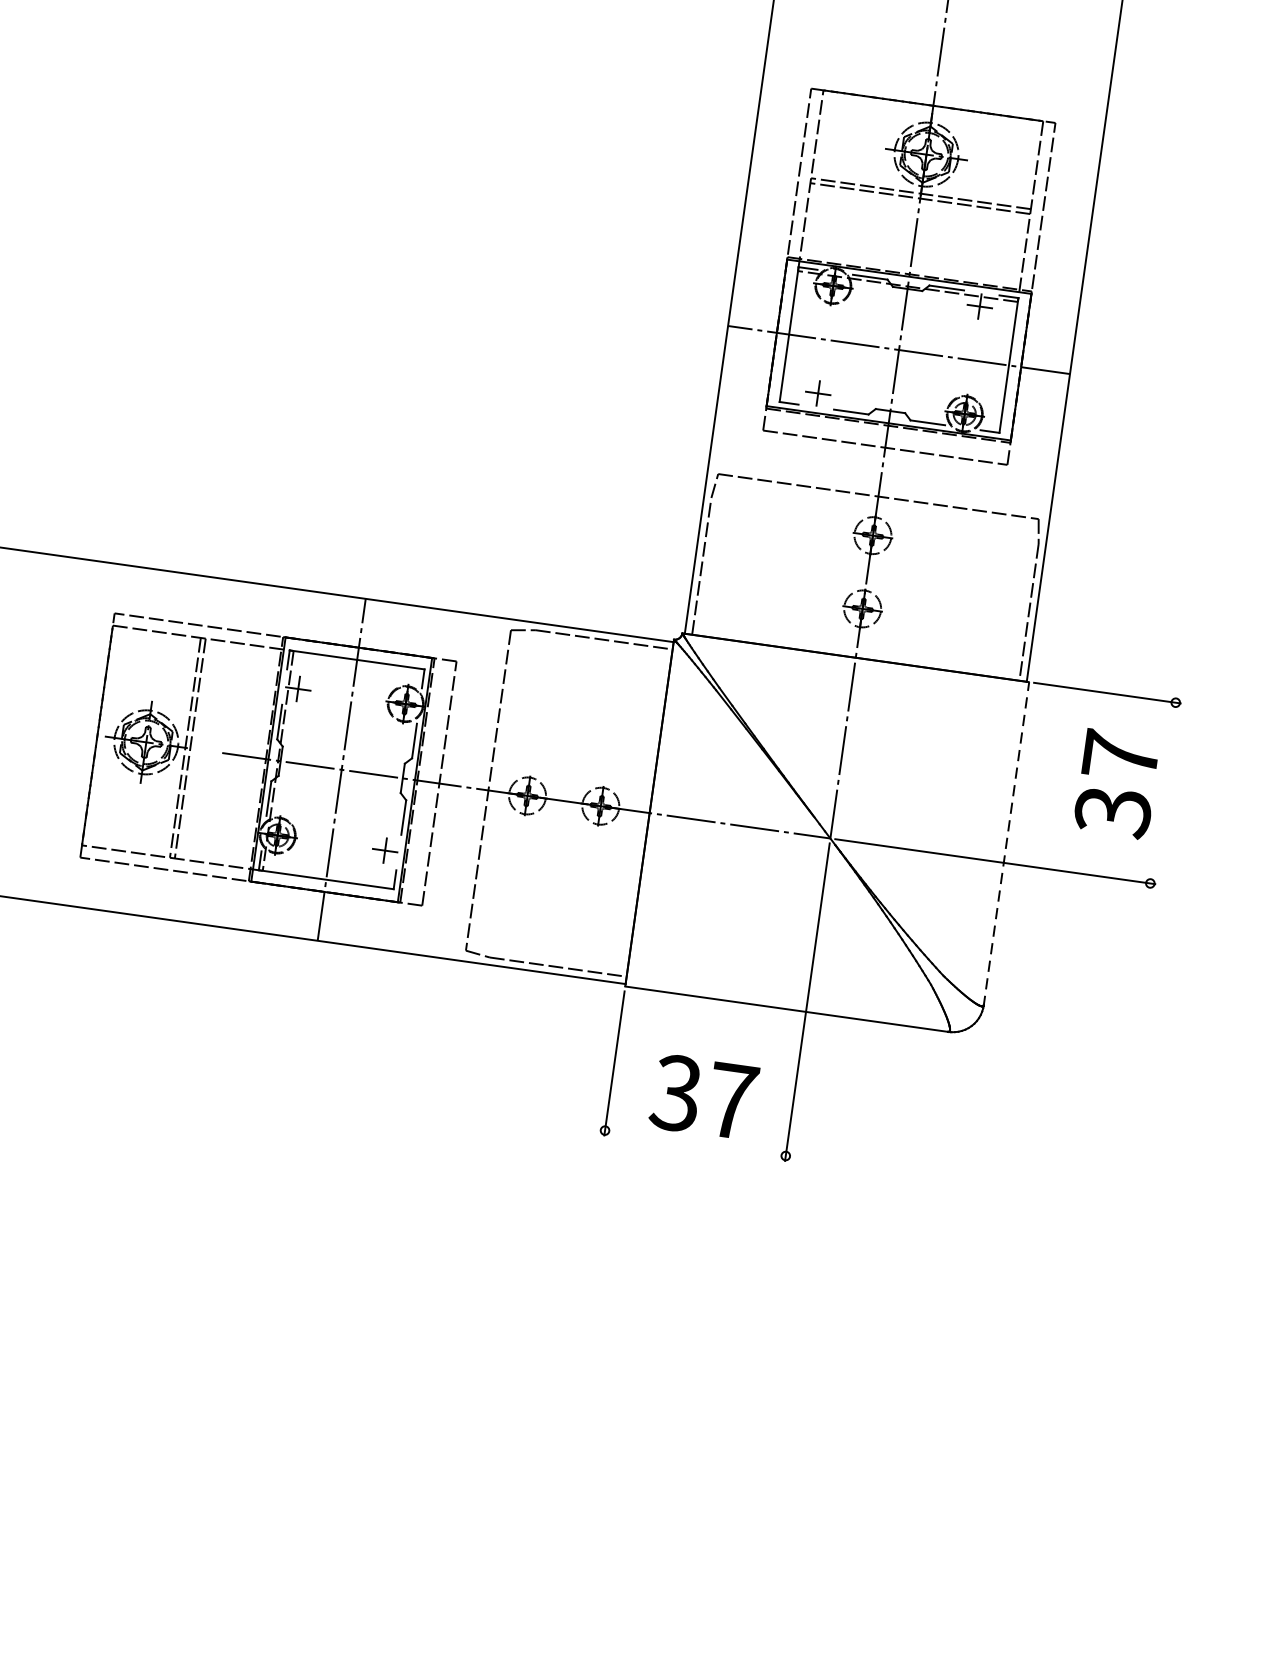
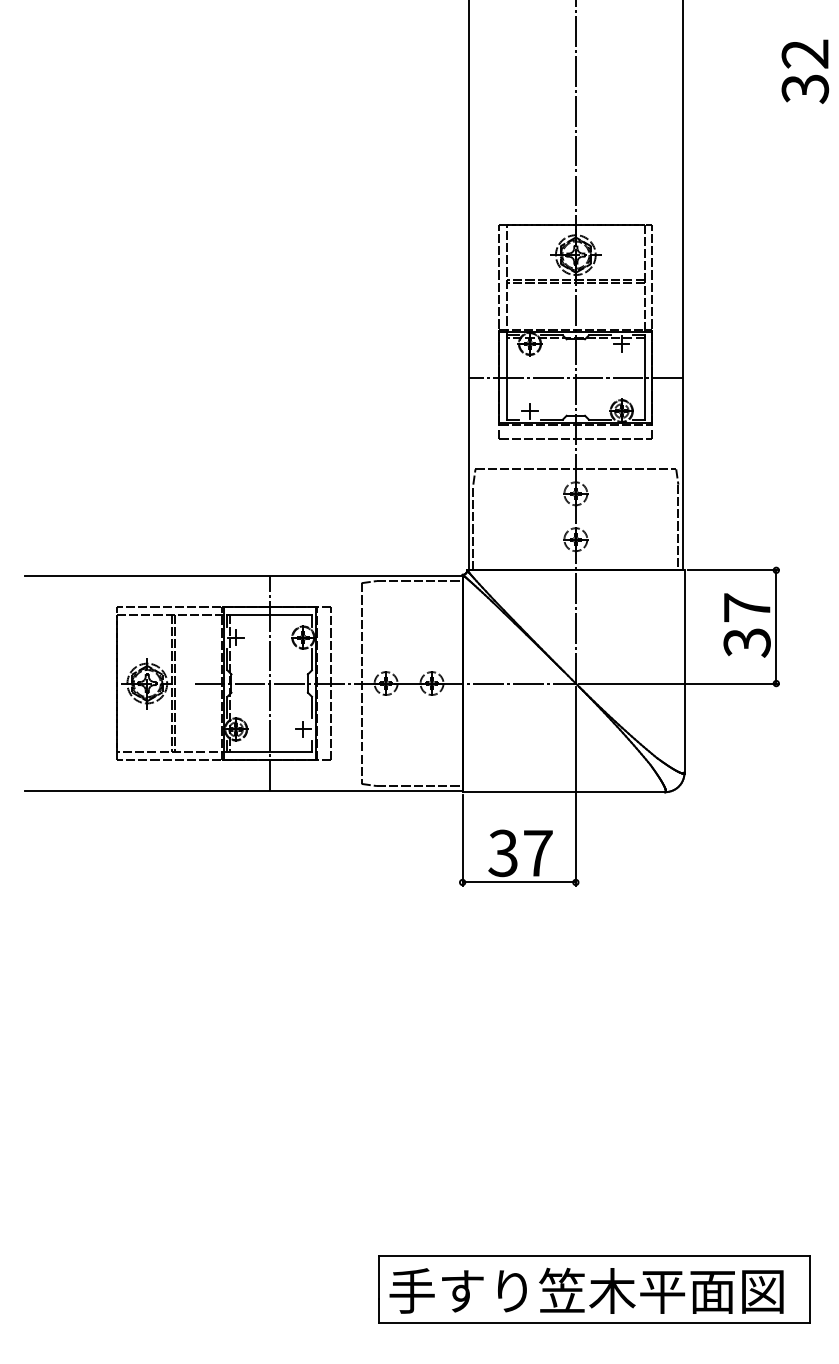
line: (1163, 792) -> (776, 626), added
line: (1006, 845) -> (684, 672), dashed -> solid
line: (694, 1143) -> (518, 882), added

